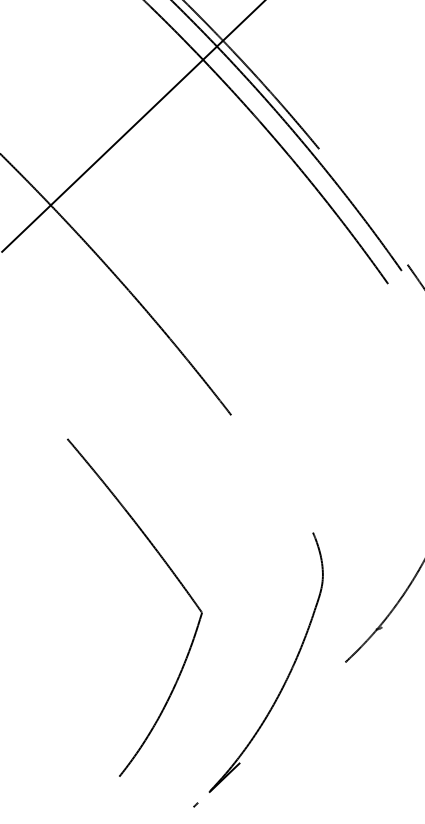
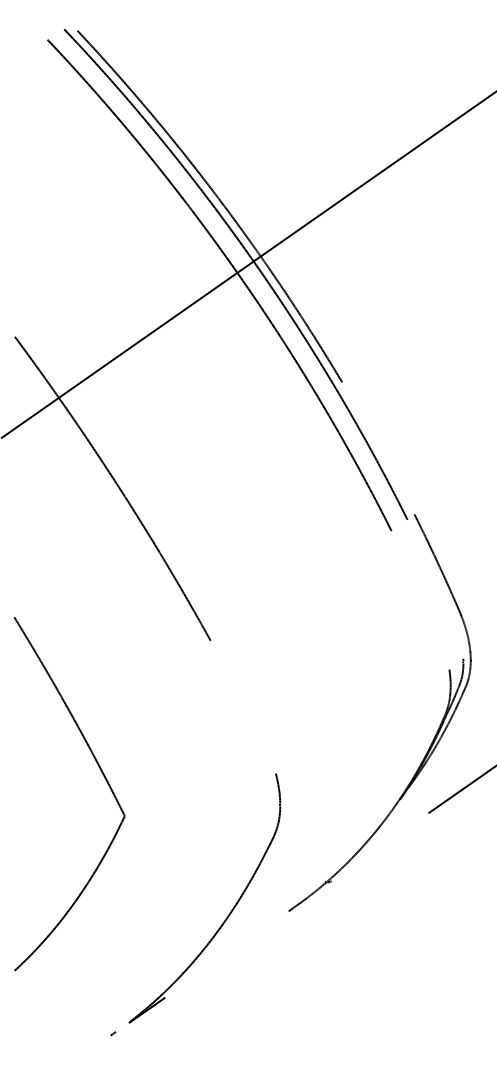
part: (175, 577) -> (103, 776), moved

